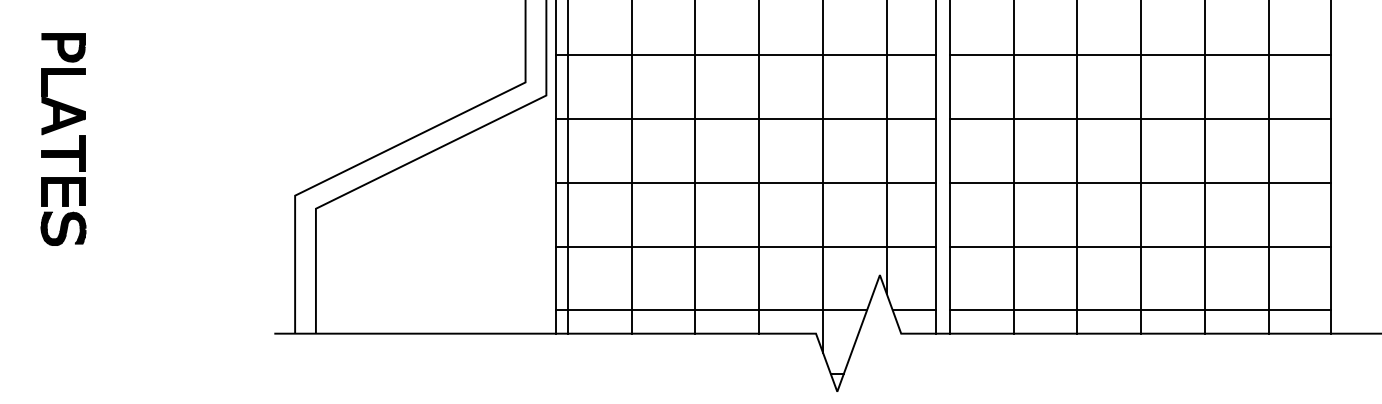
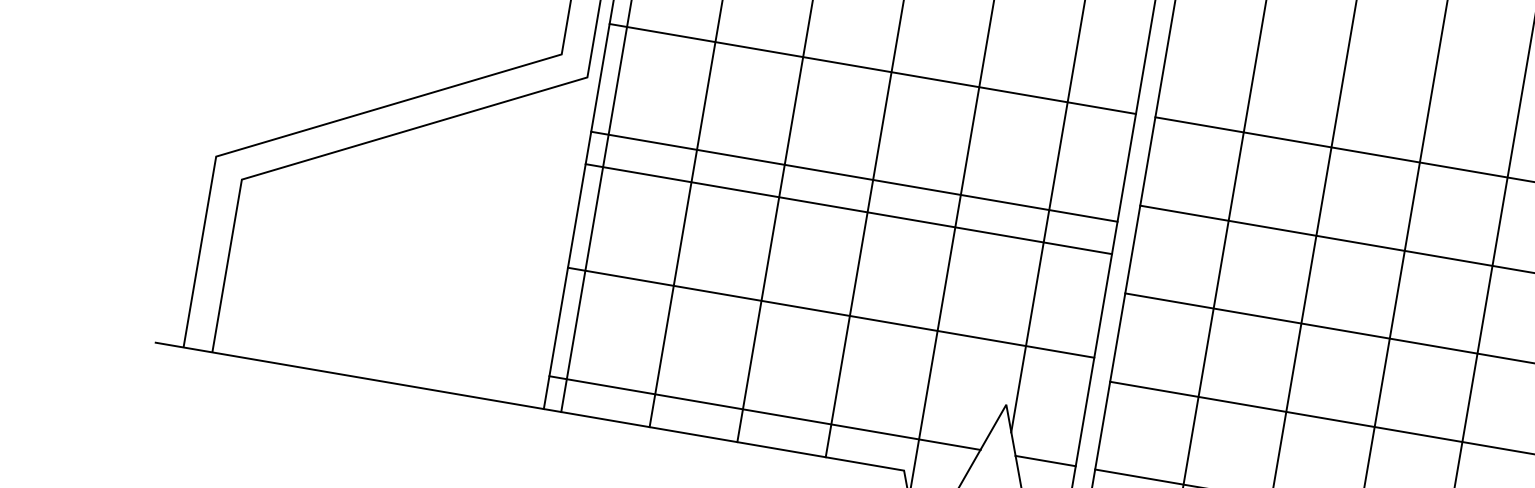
line: (745, 119) -> (853, 177), moved
line: (745, 182) -> (848, 208), moved
line: (745, 246) -> (830, 312), moved

